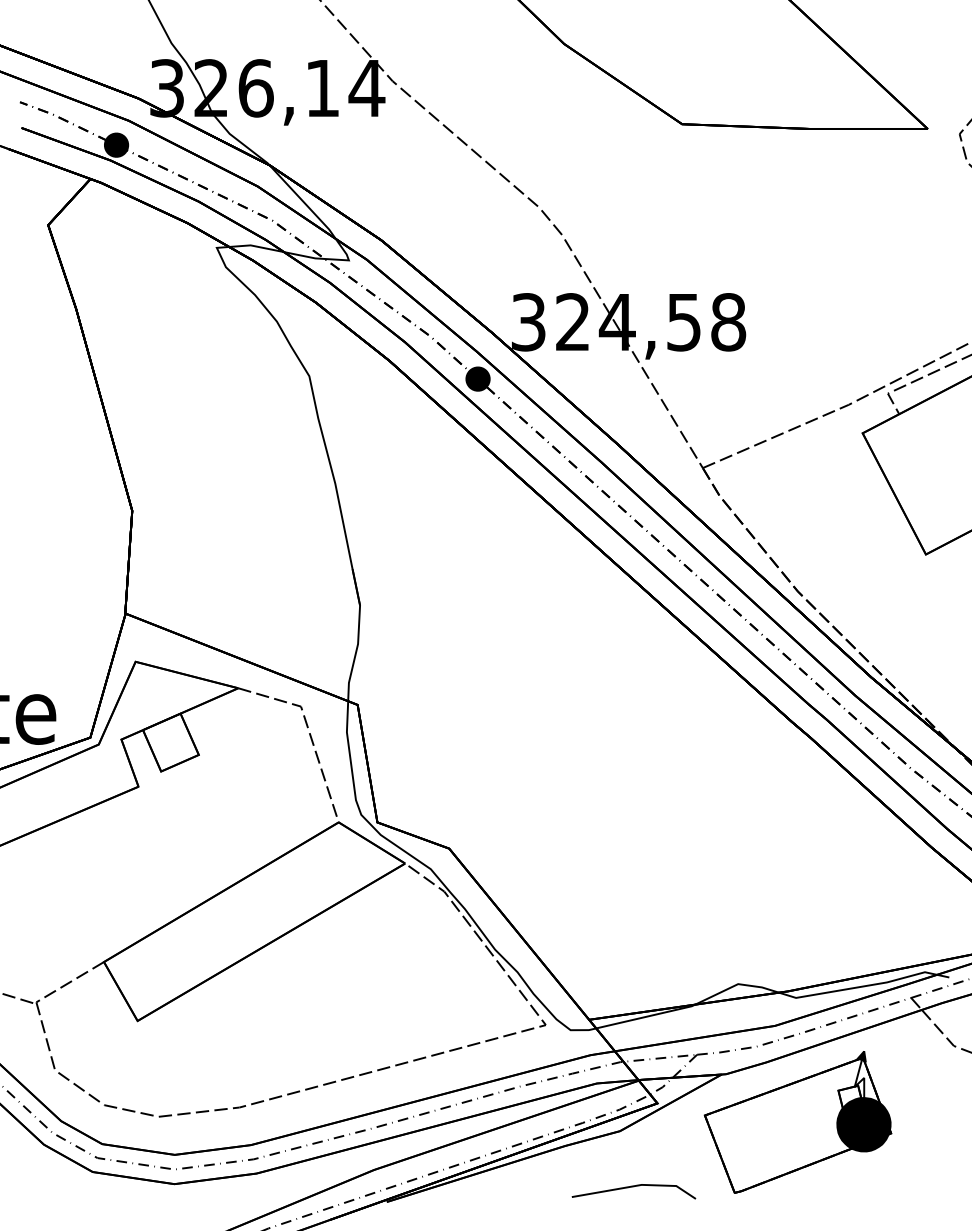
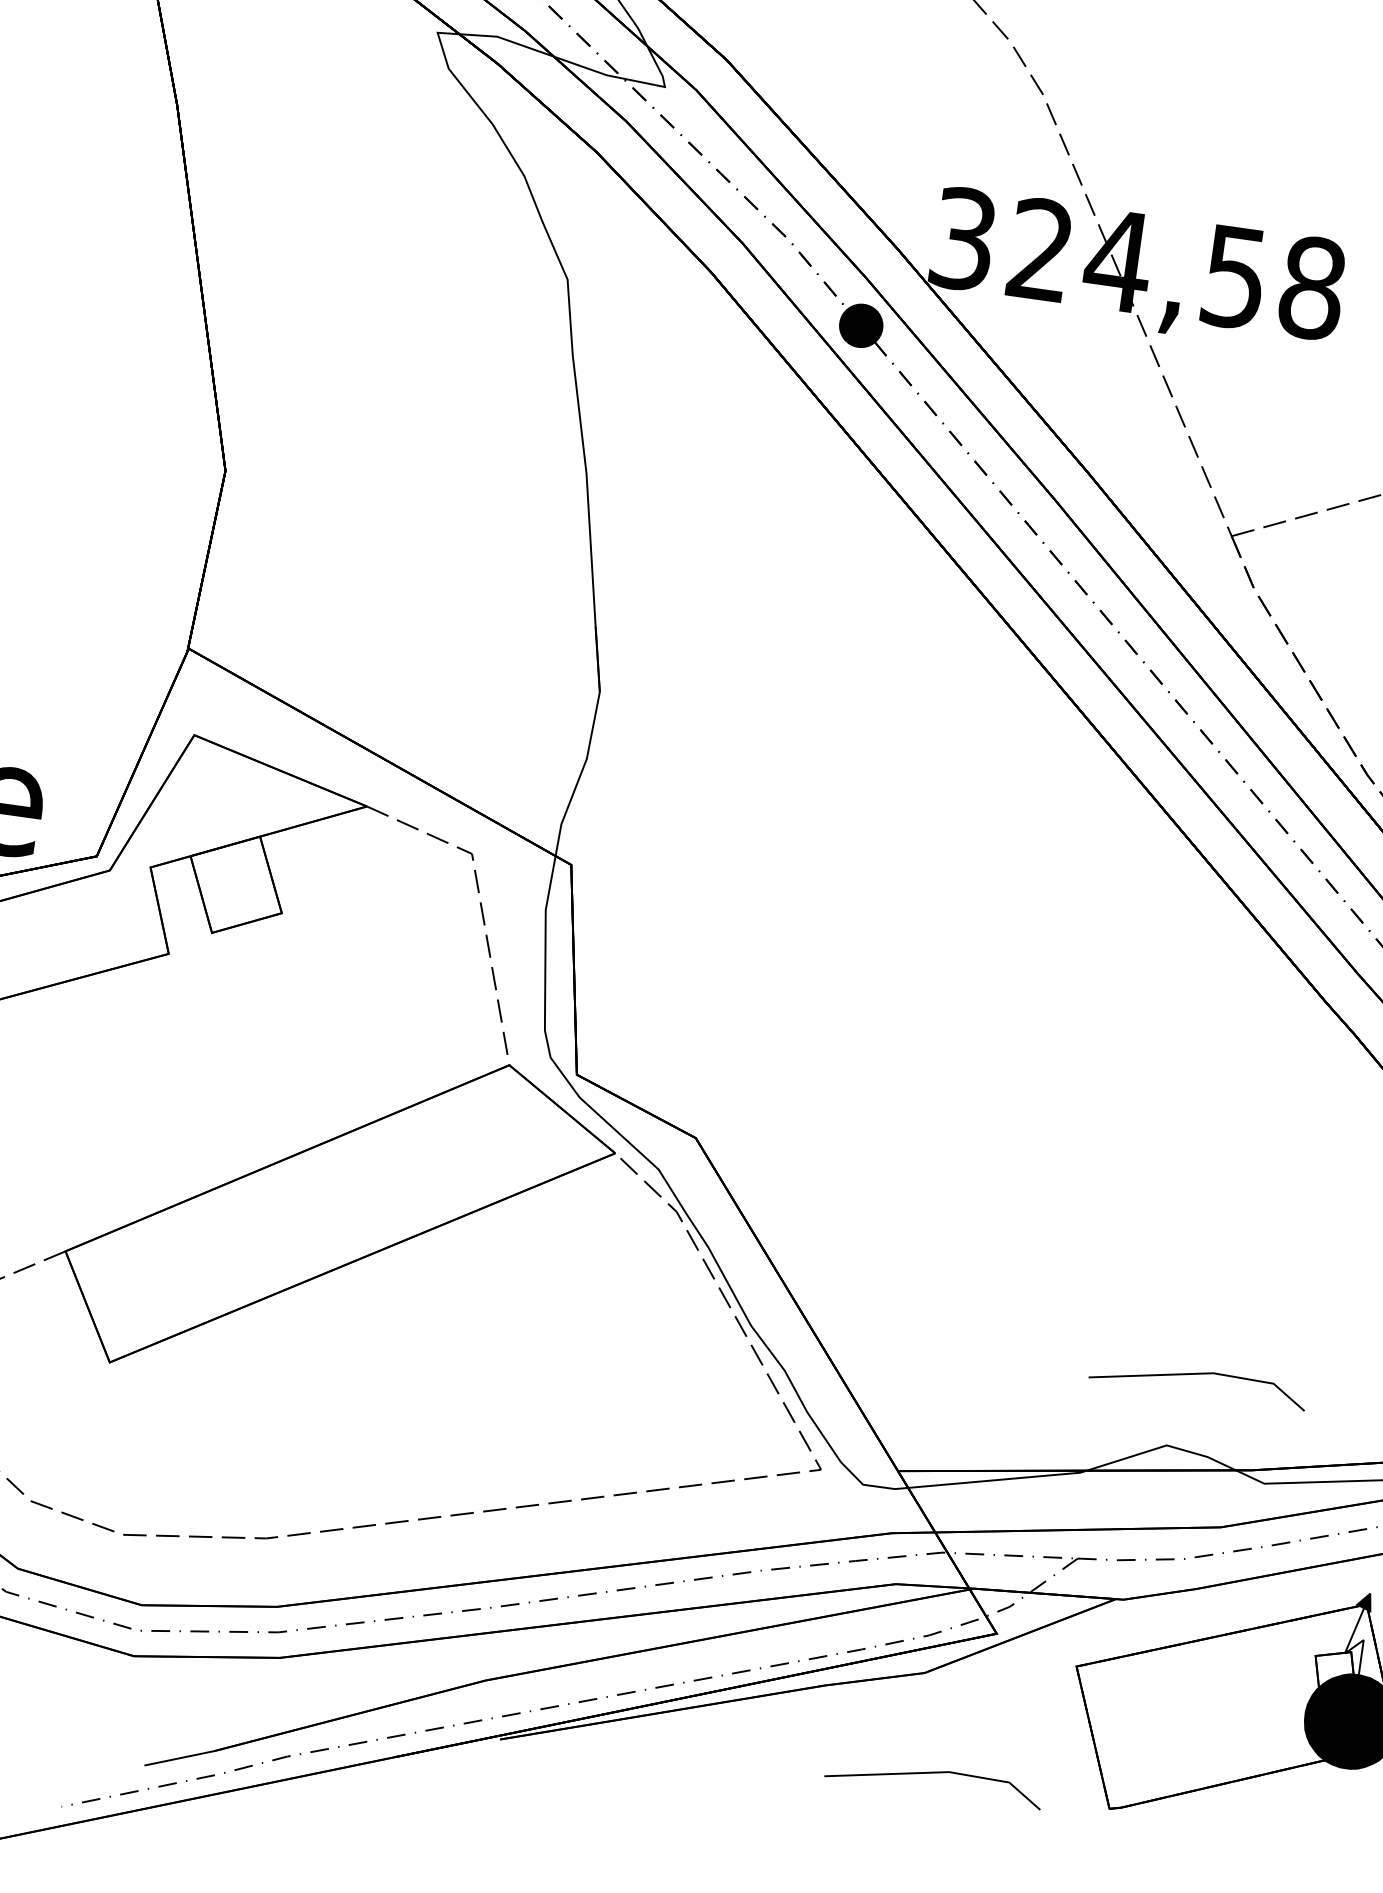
line: (750, 942) -> (1198, 1375), added

